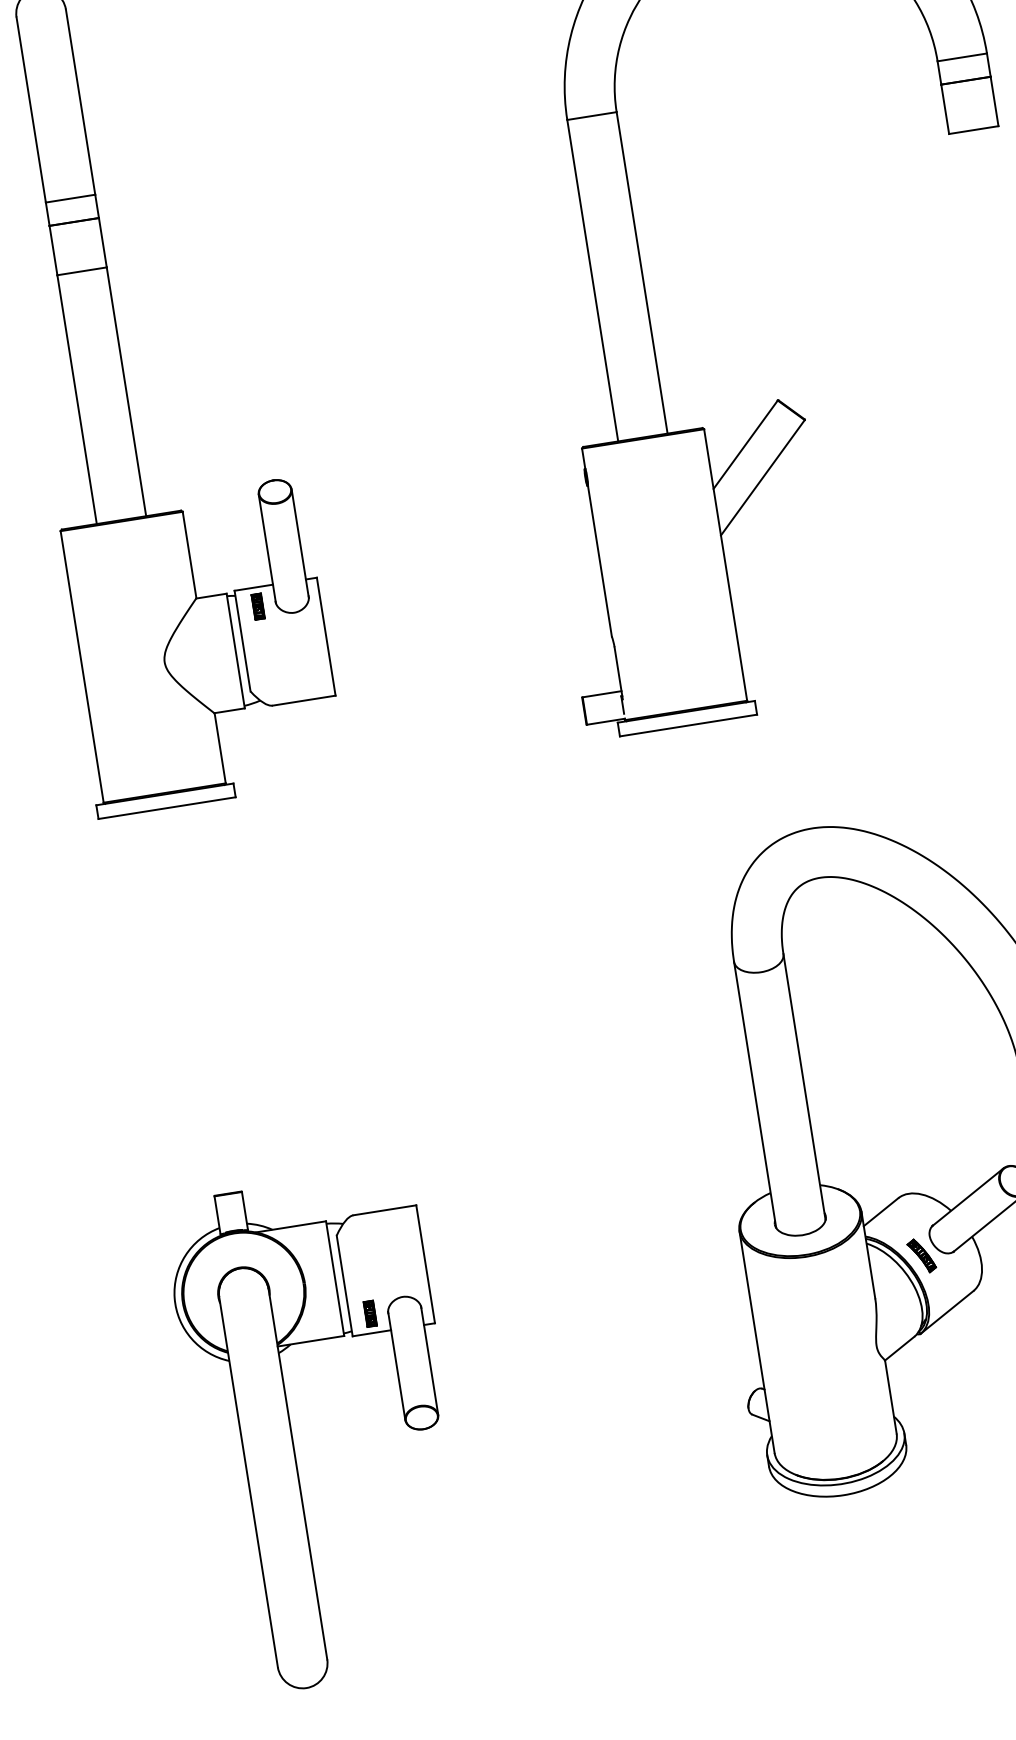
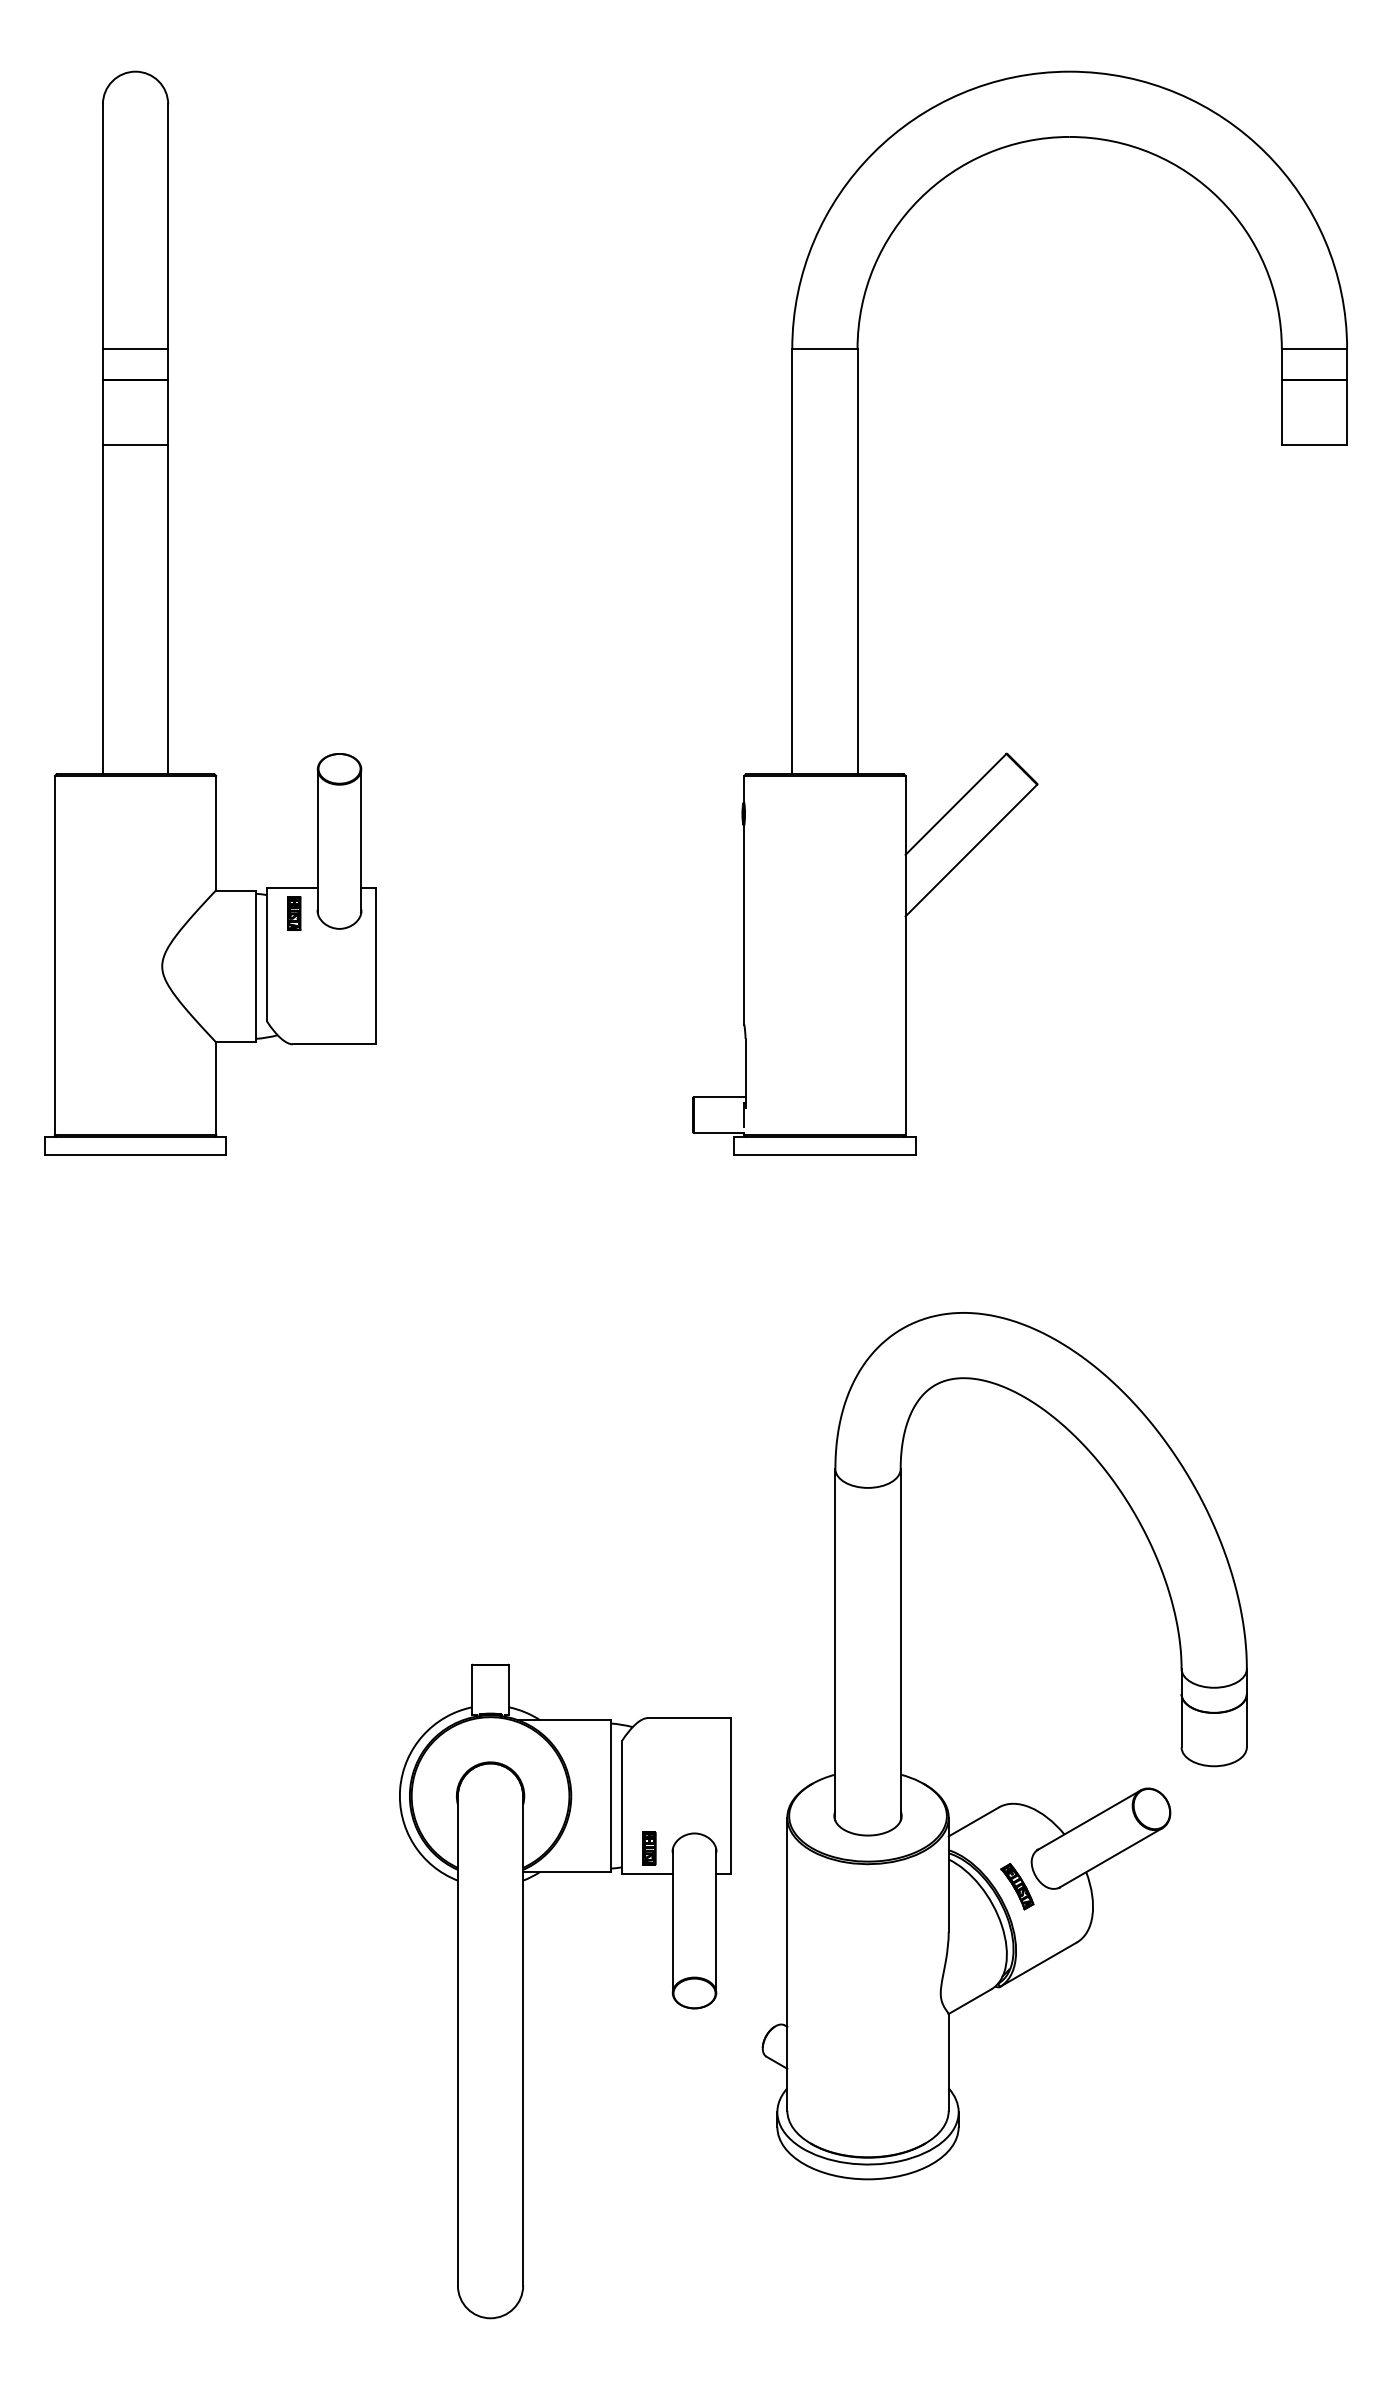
part: (292, 1436) -> (523, 1991), moved

